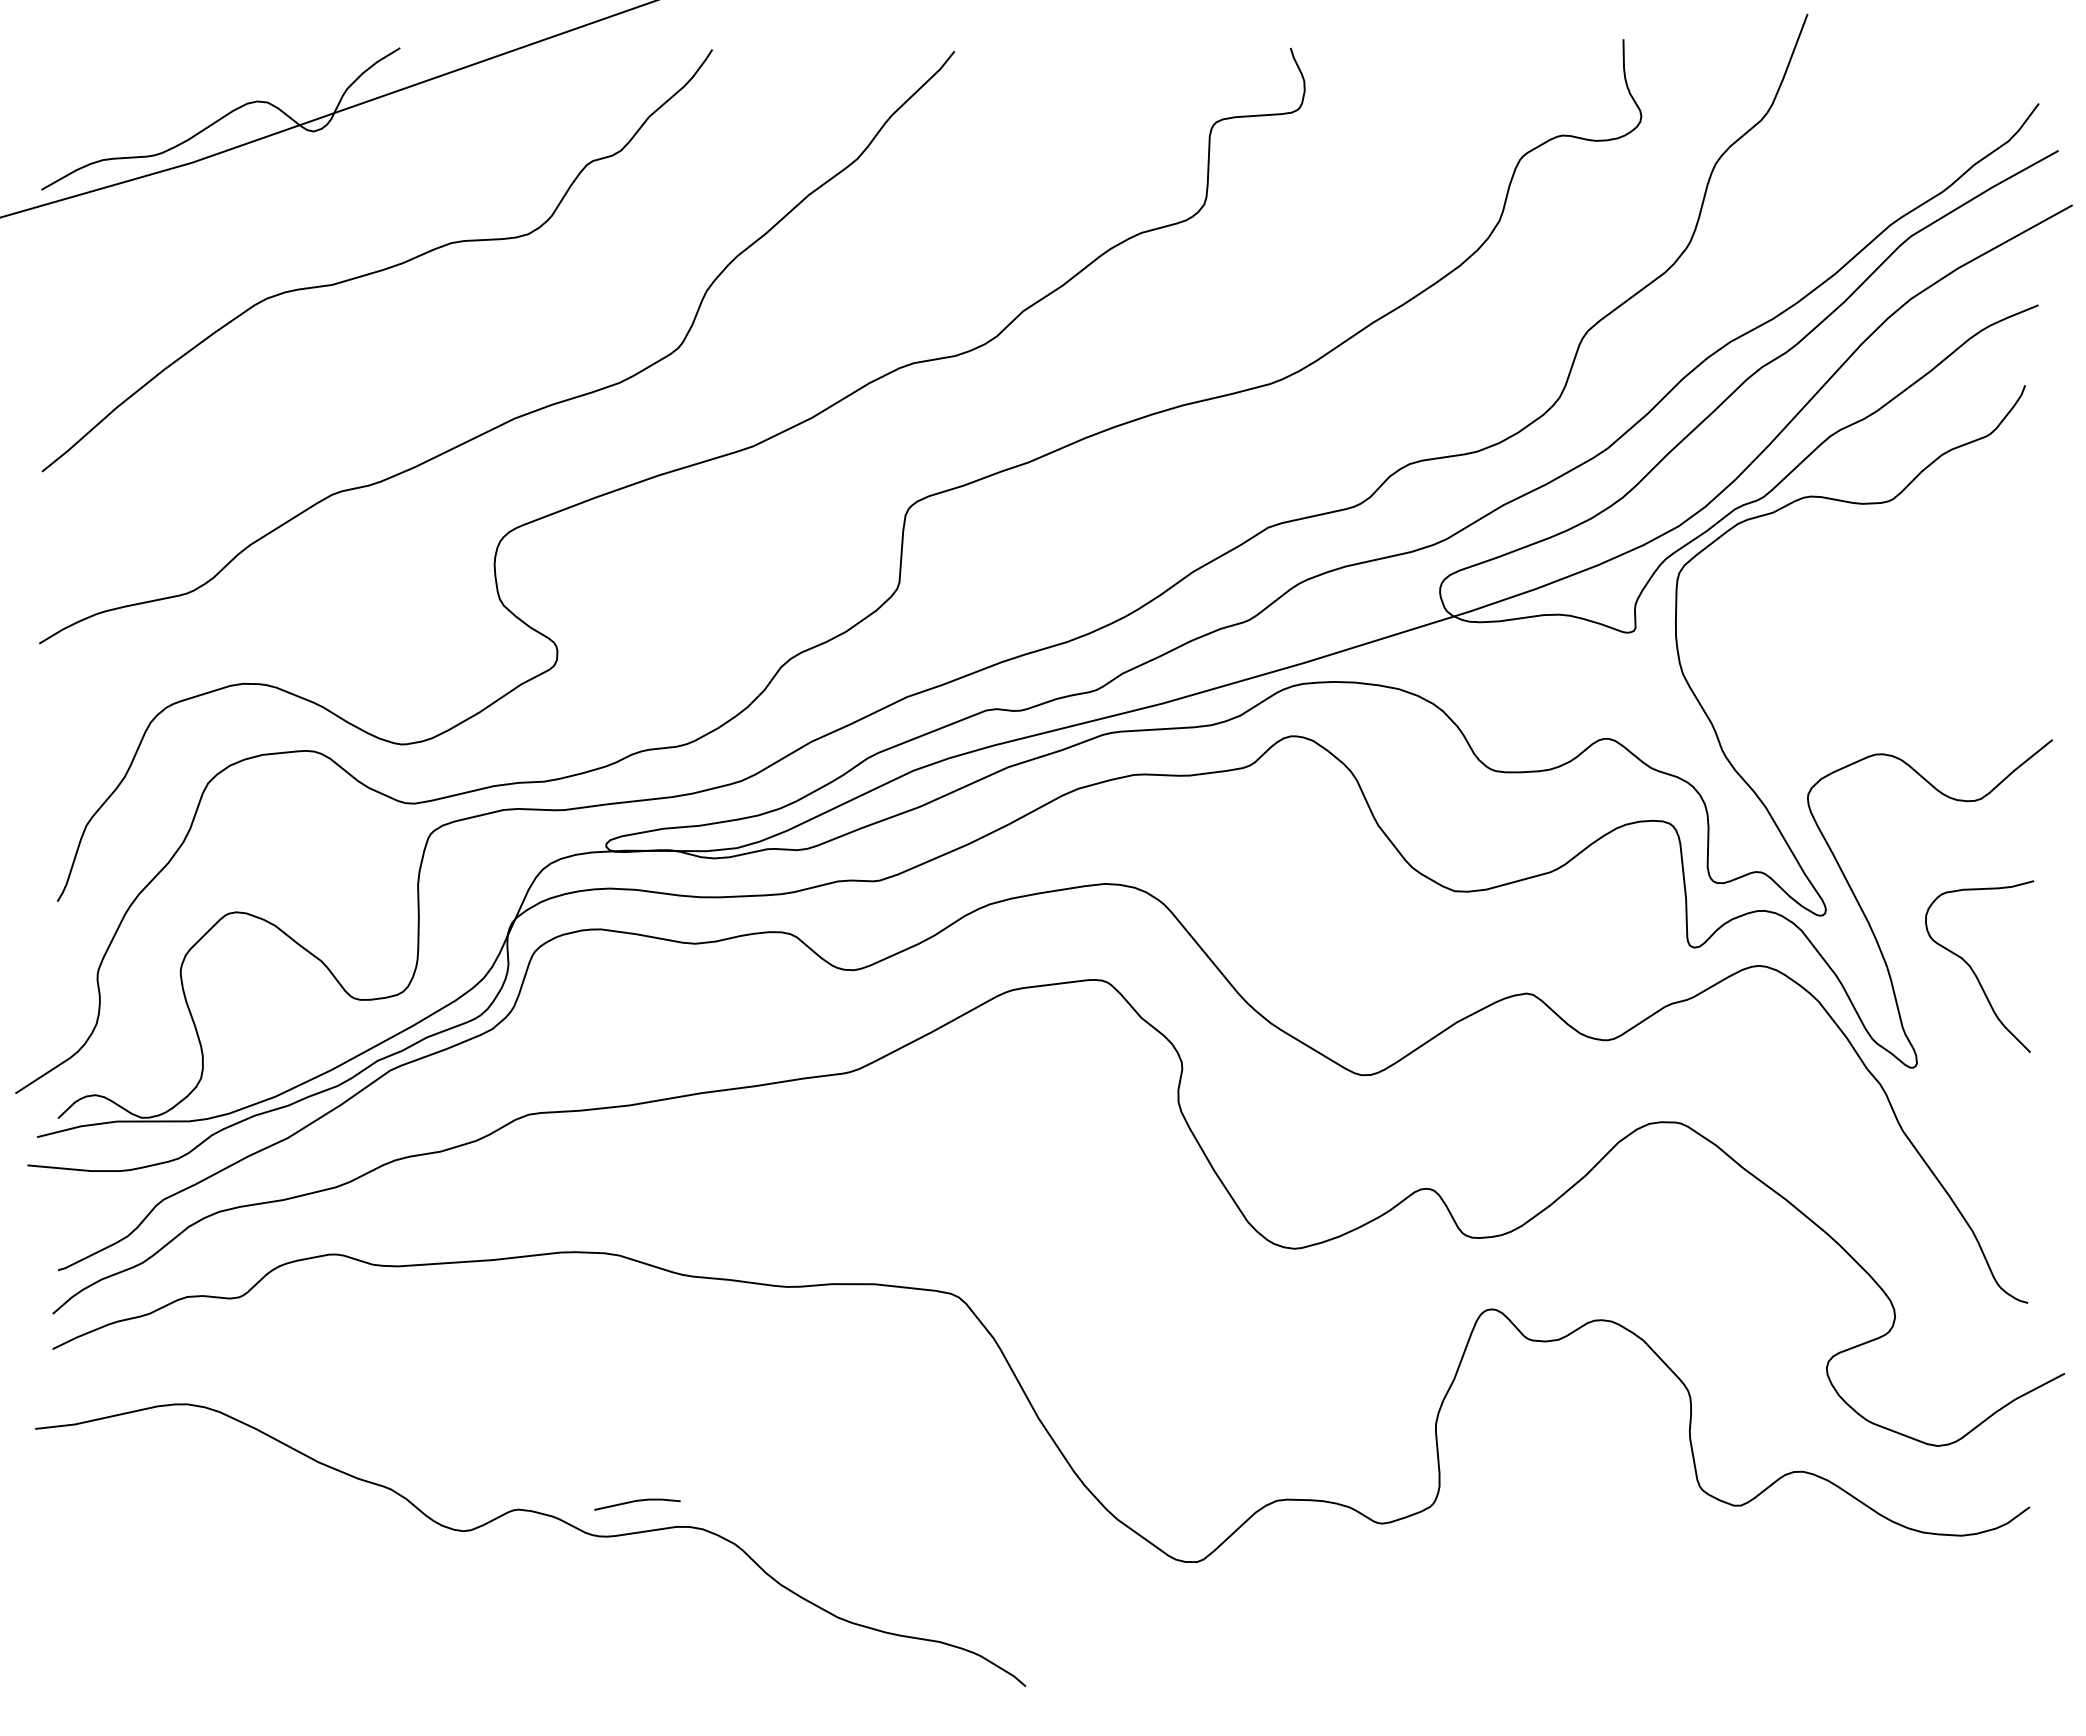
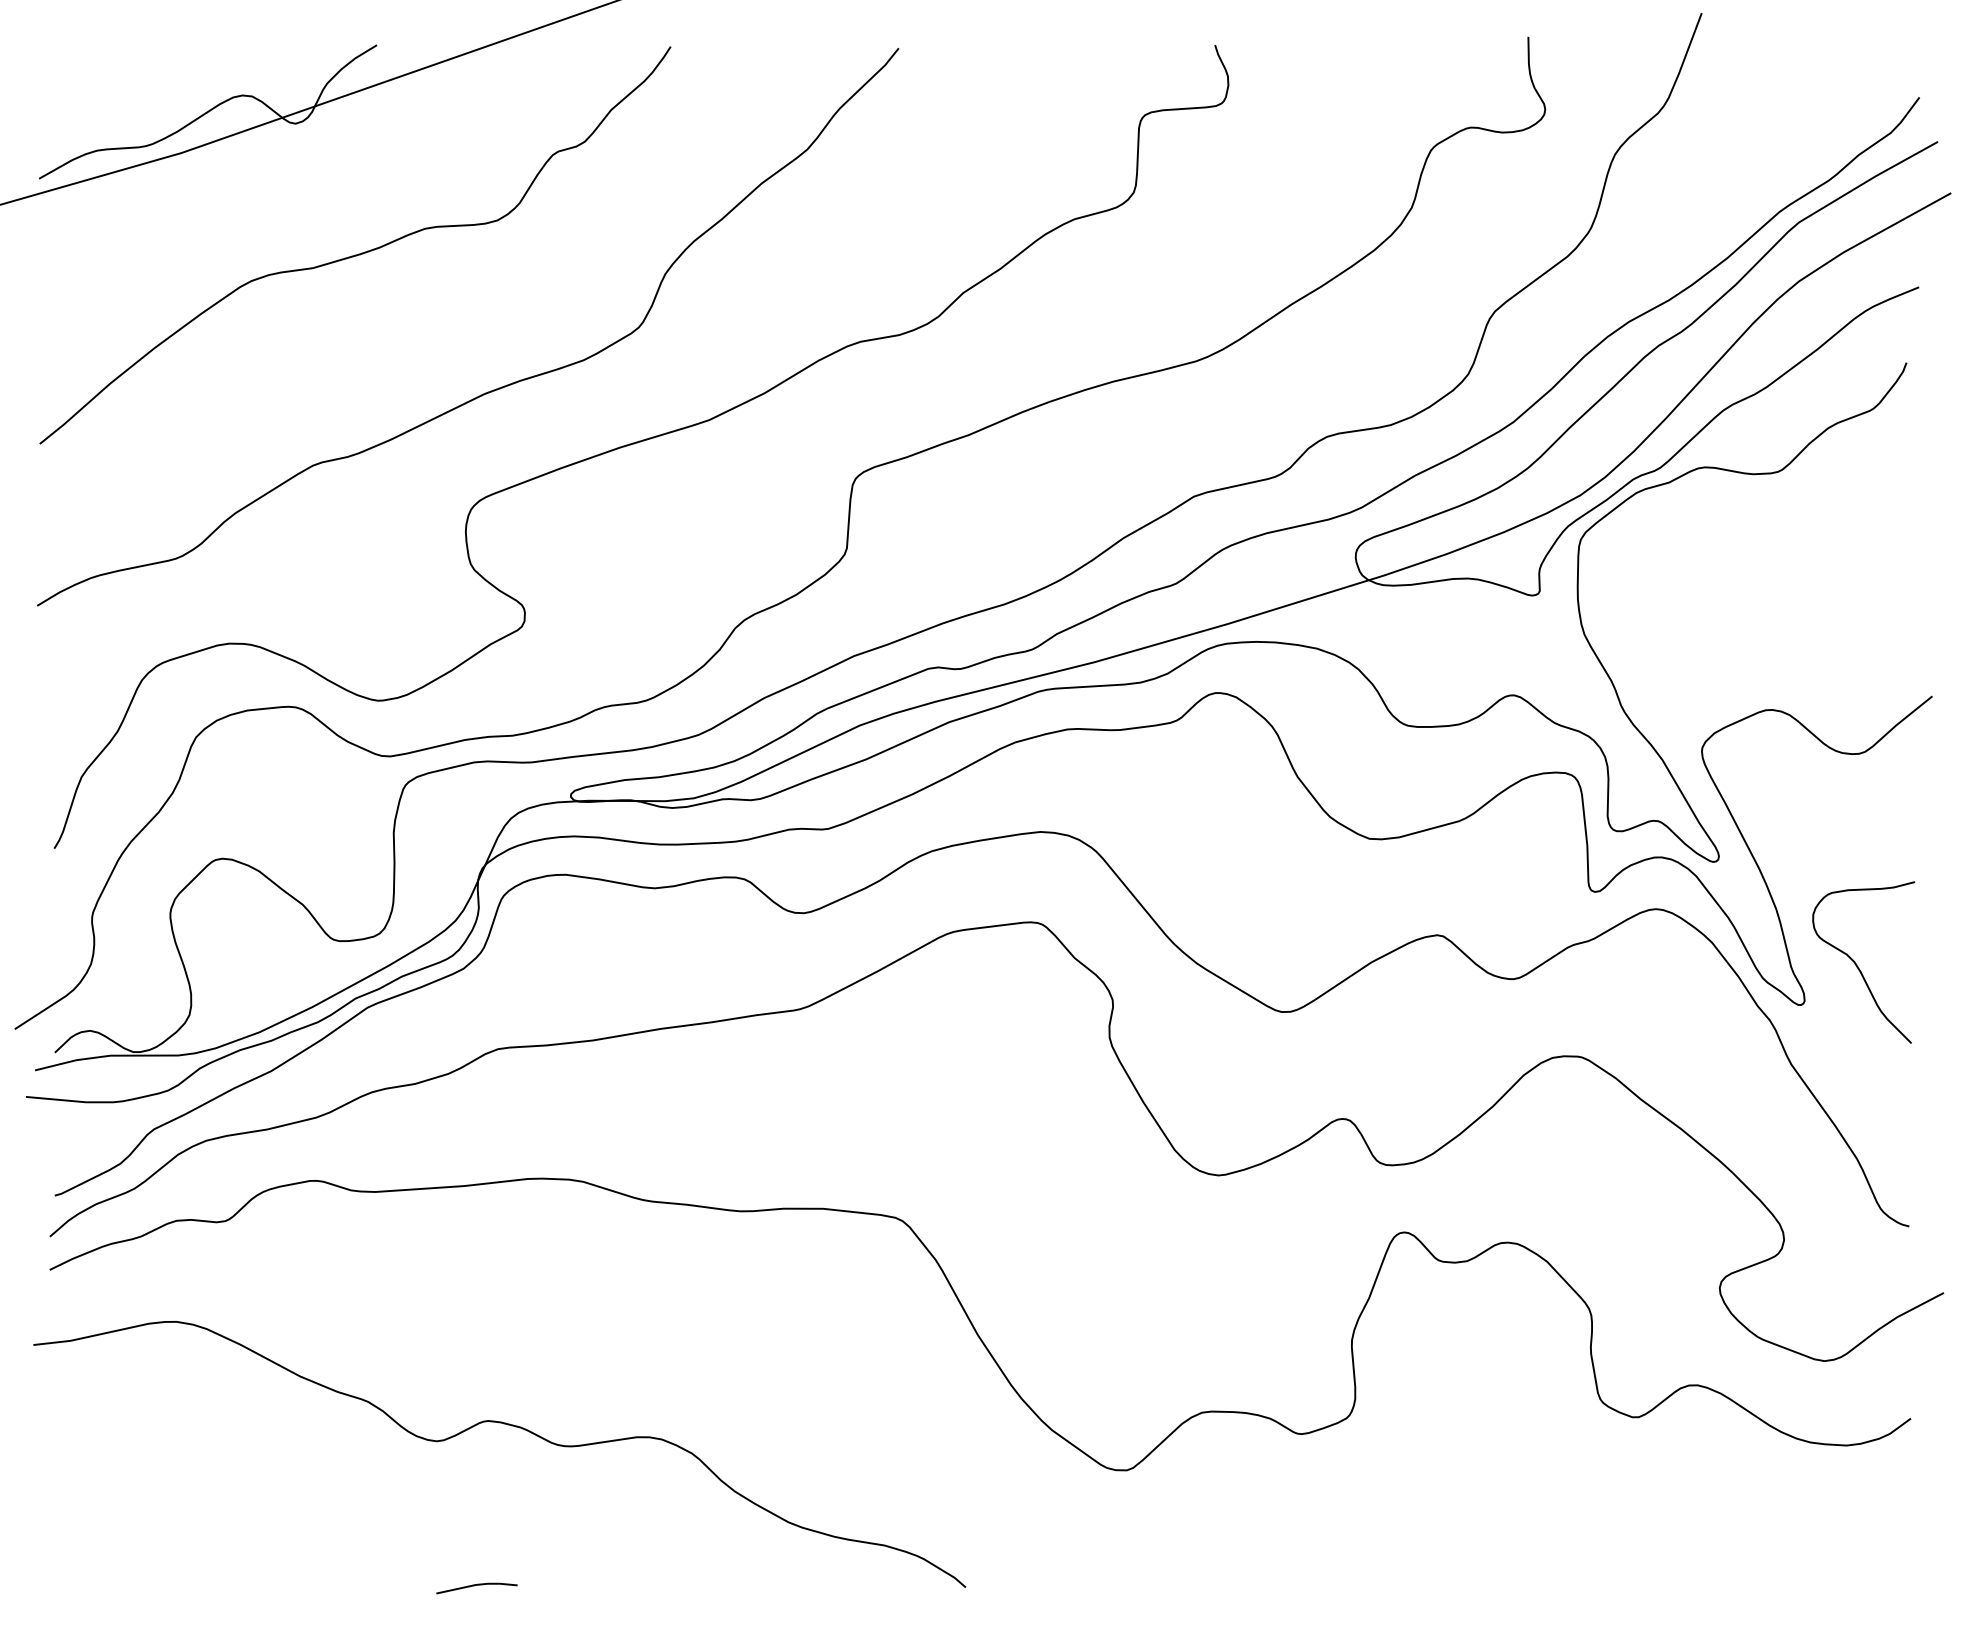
curve: (1974, 971) -> (1858, 967), moved
line: (637, 1501) -> (476, 1585), moved

